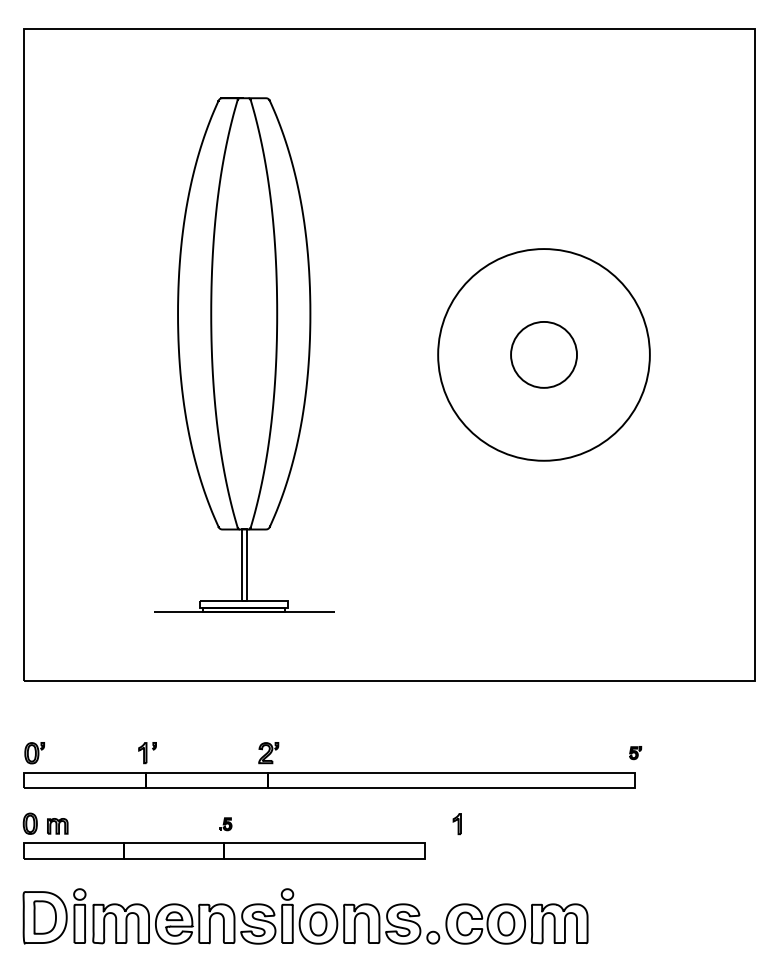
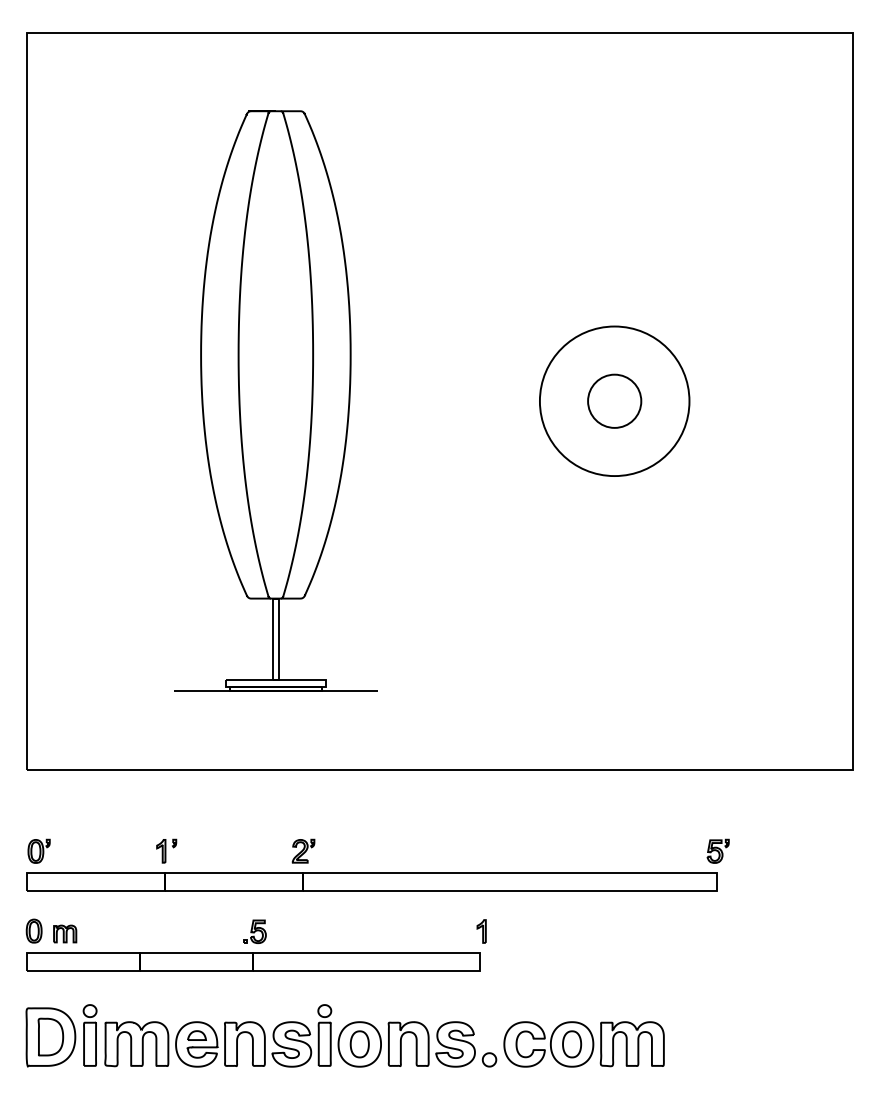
circle: (543, 354) -> (614, 400), size x0.71
circle: (543, 355) -> (614, 401), size x0.62
part: (635, 752) -> (717, 850), size x1.67
part: (225, 824) -> (254, 931), size x1.67
part: (457, 824) -> (481, 931), moved

